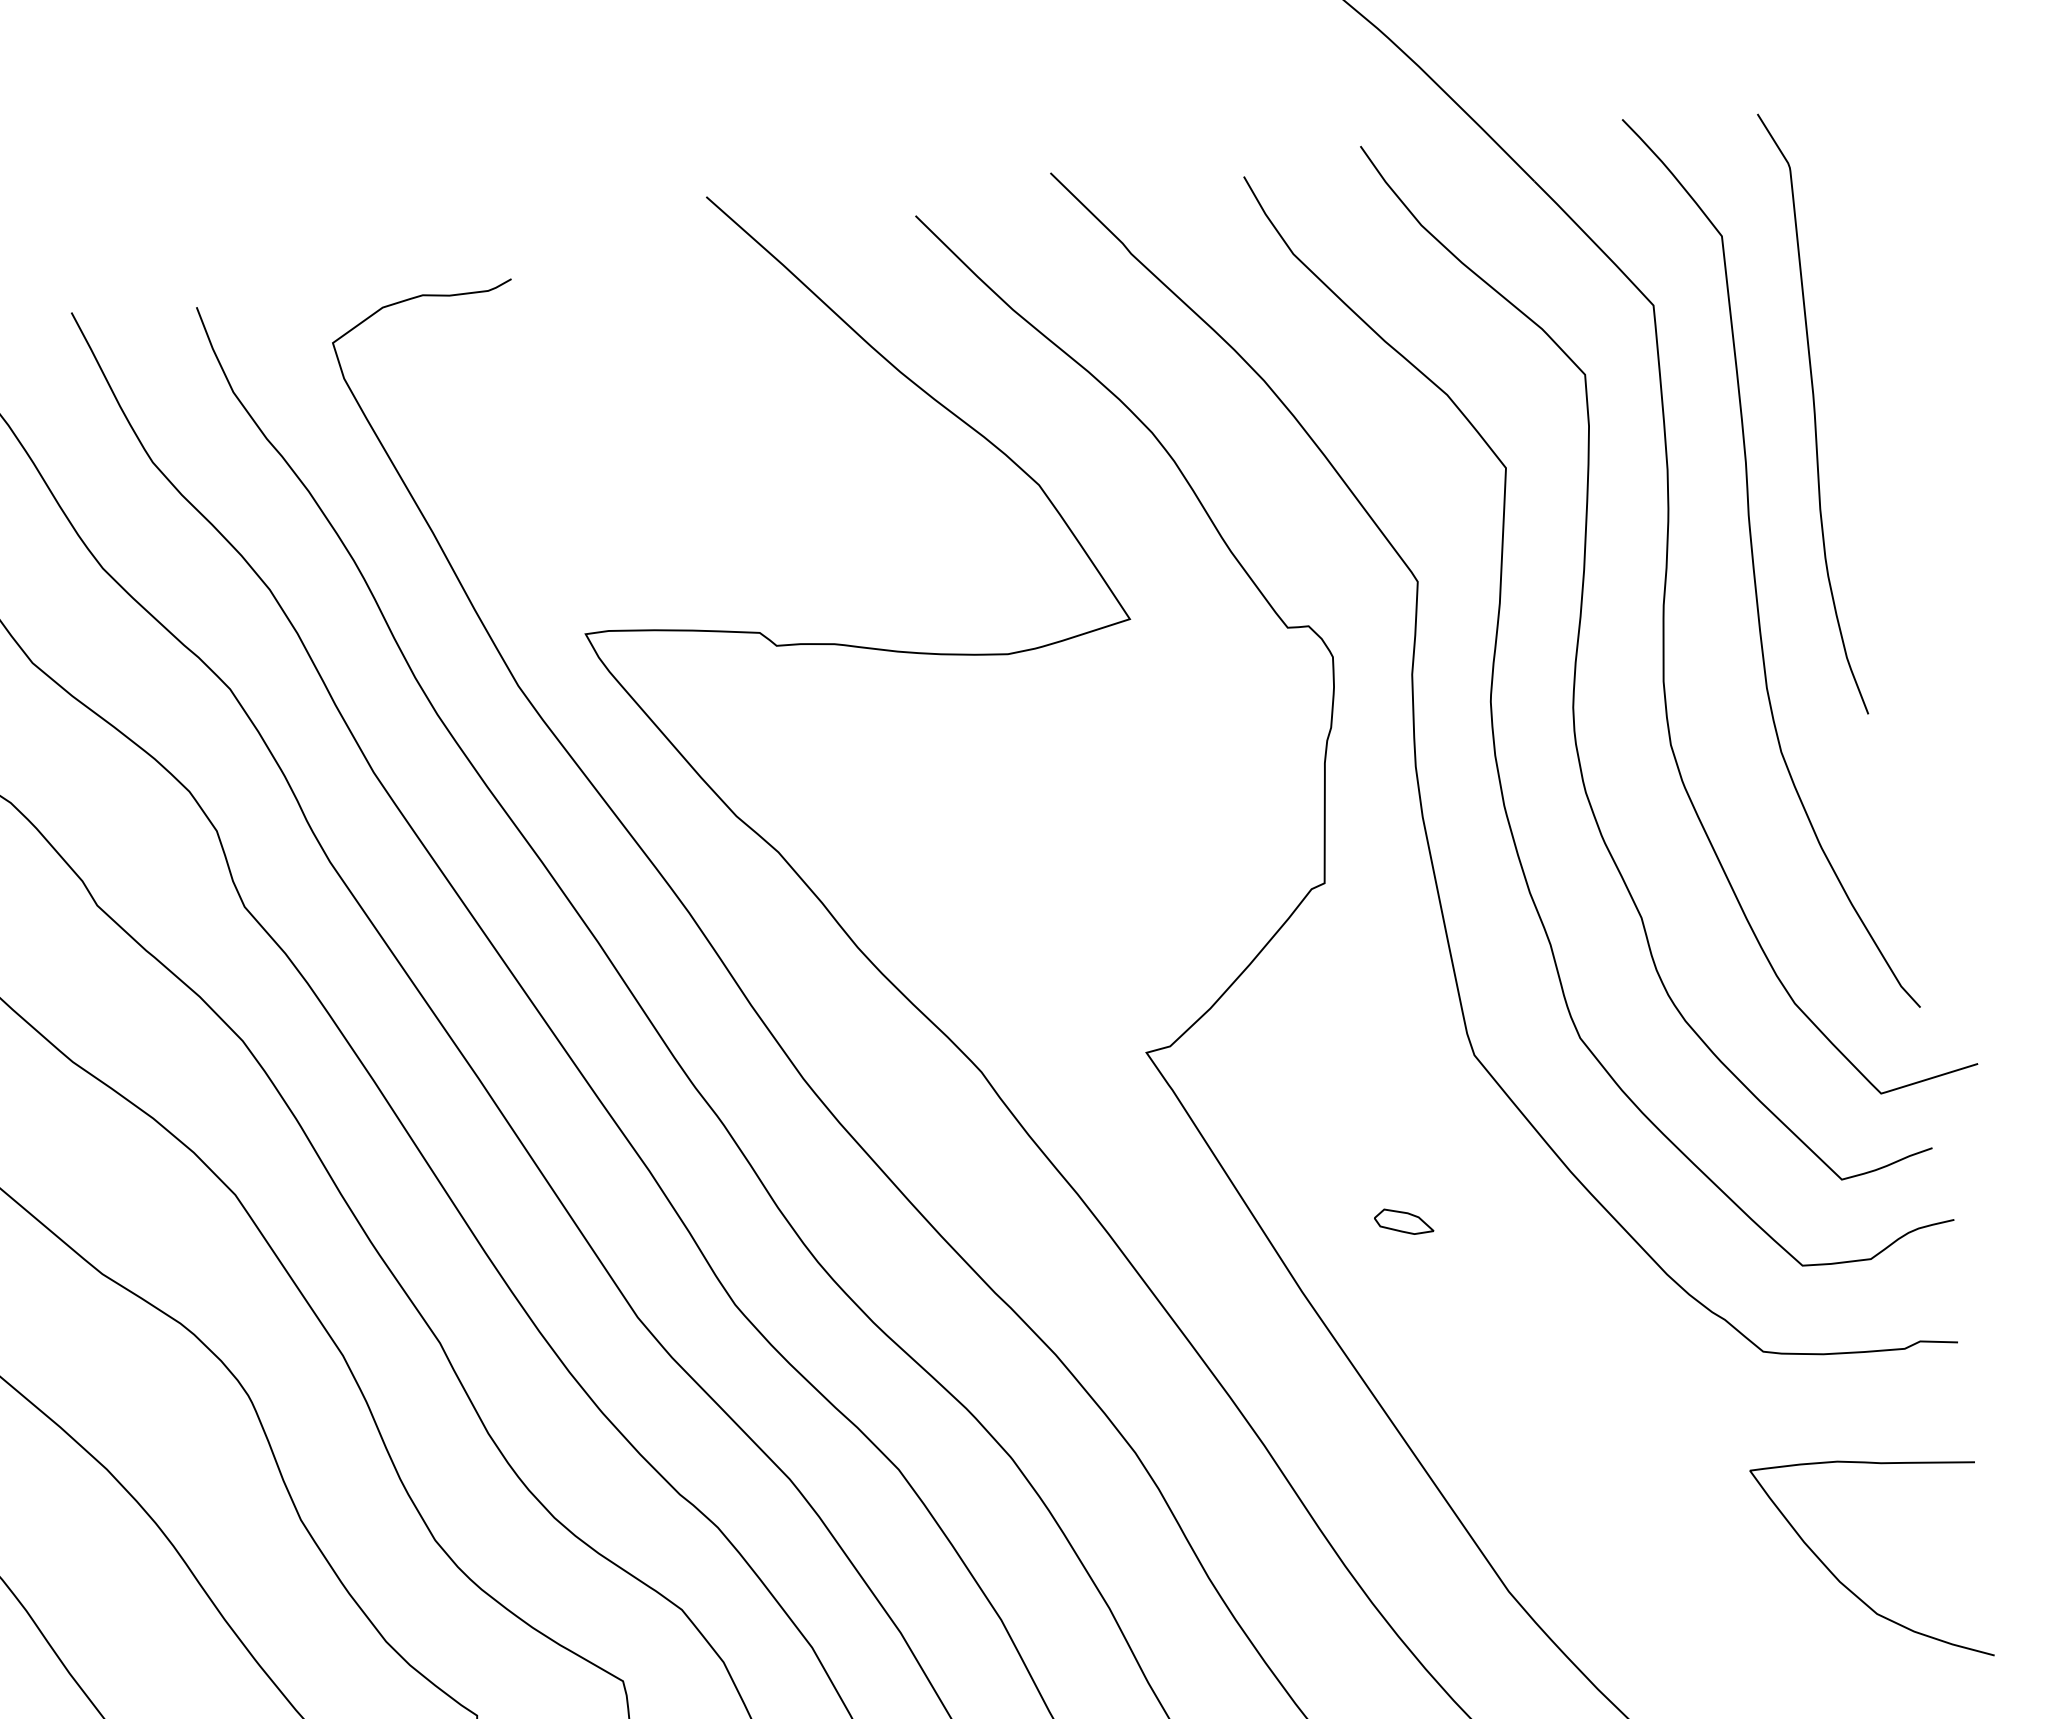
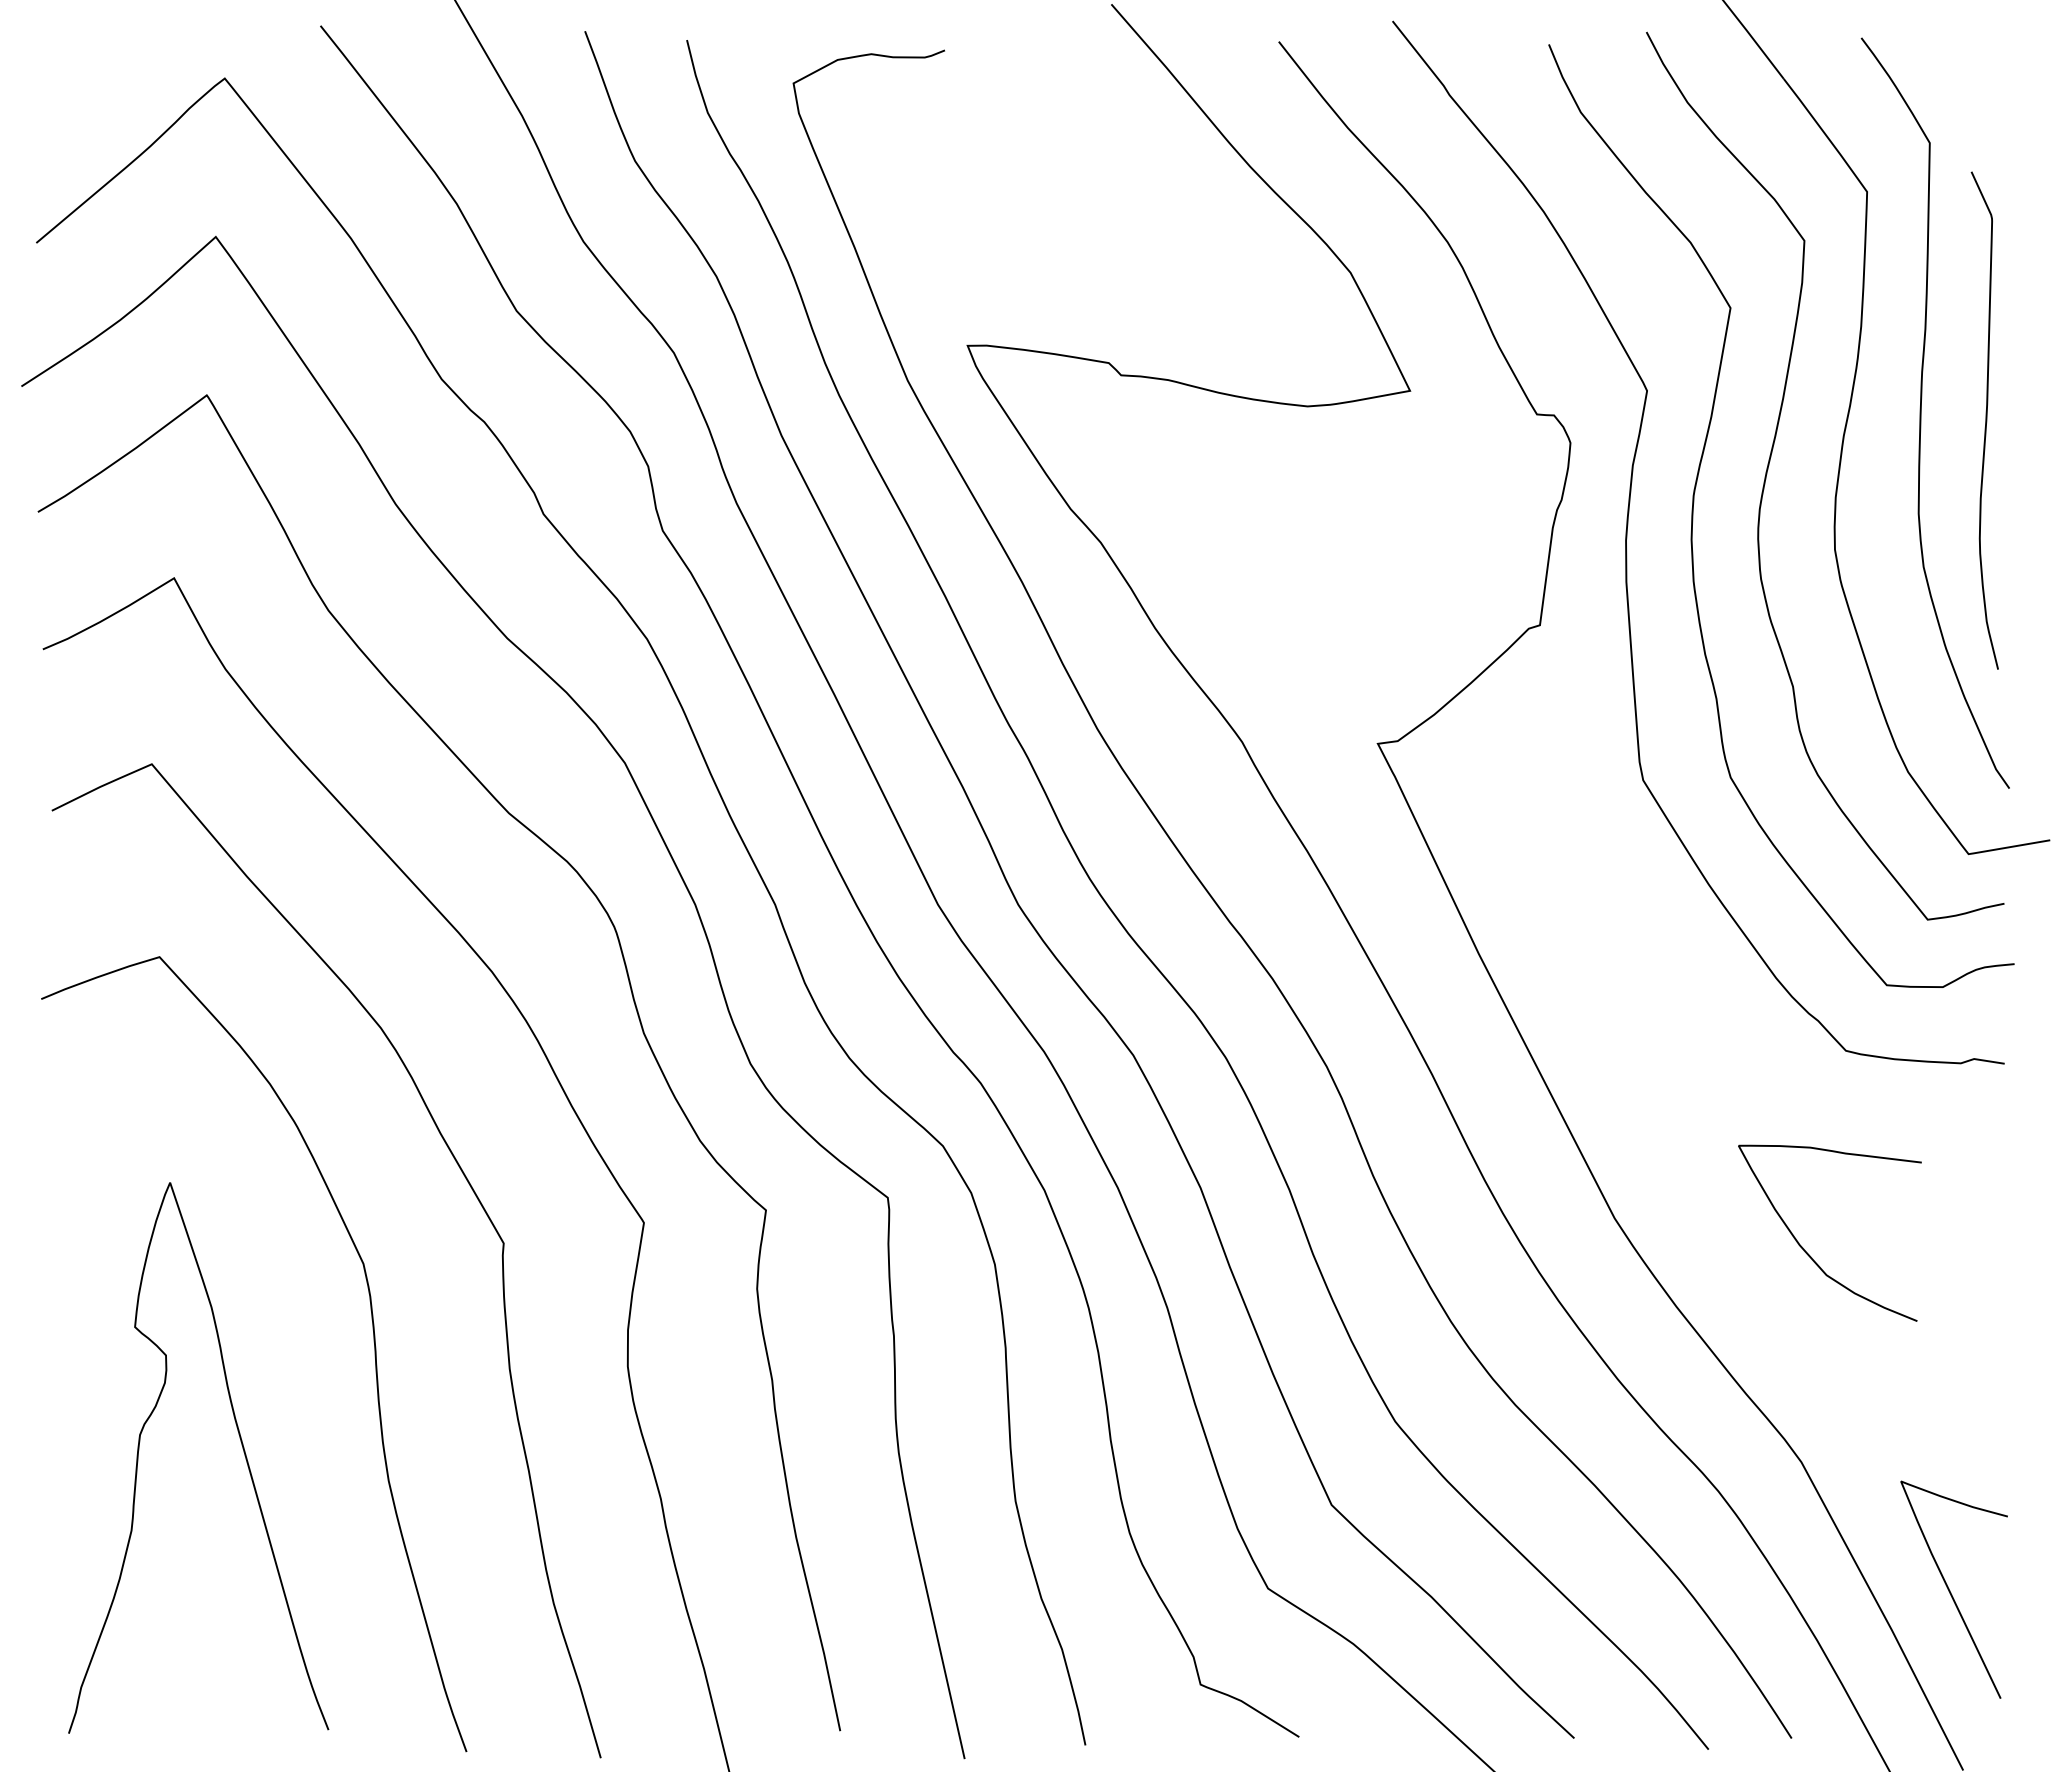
curve: (1813, 413) -> (1985, 420), moved
part: (1403, 1221) -> (1568, 907), removed
curve: (1851, 1590) -> (1808, 1253), moved

